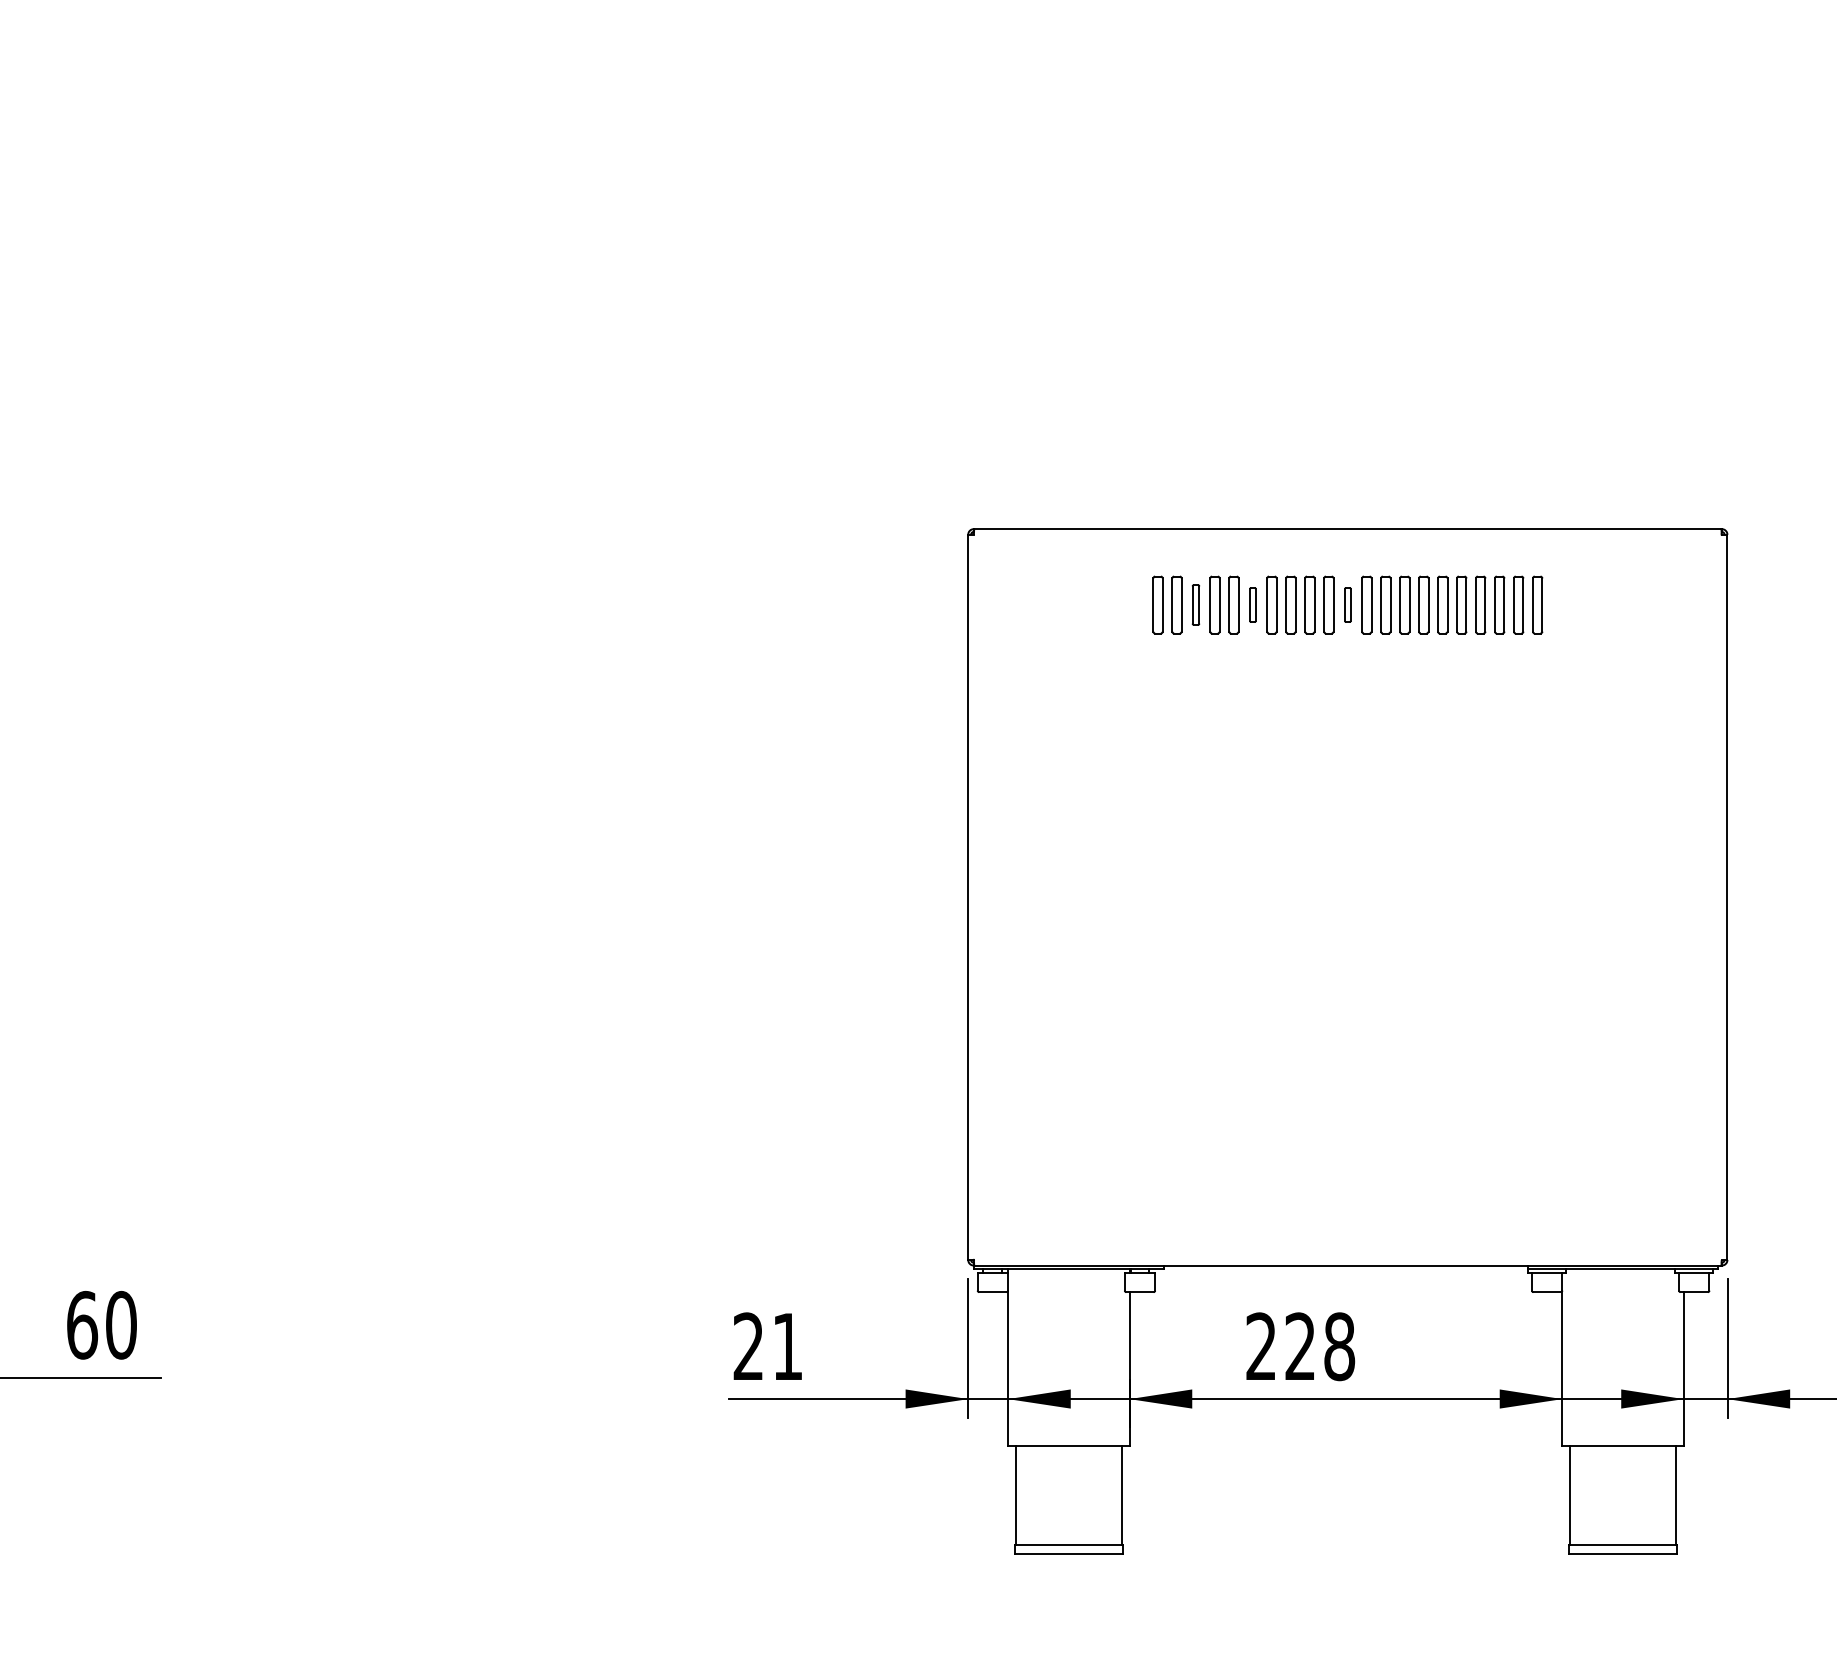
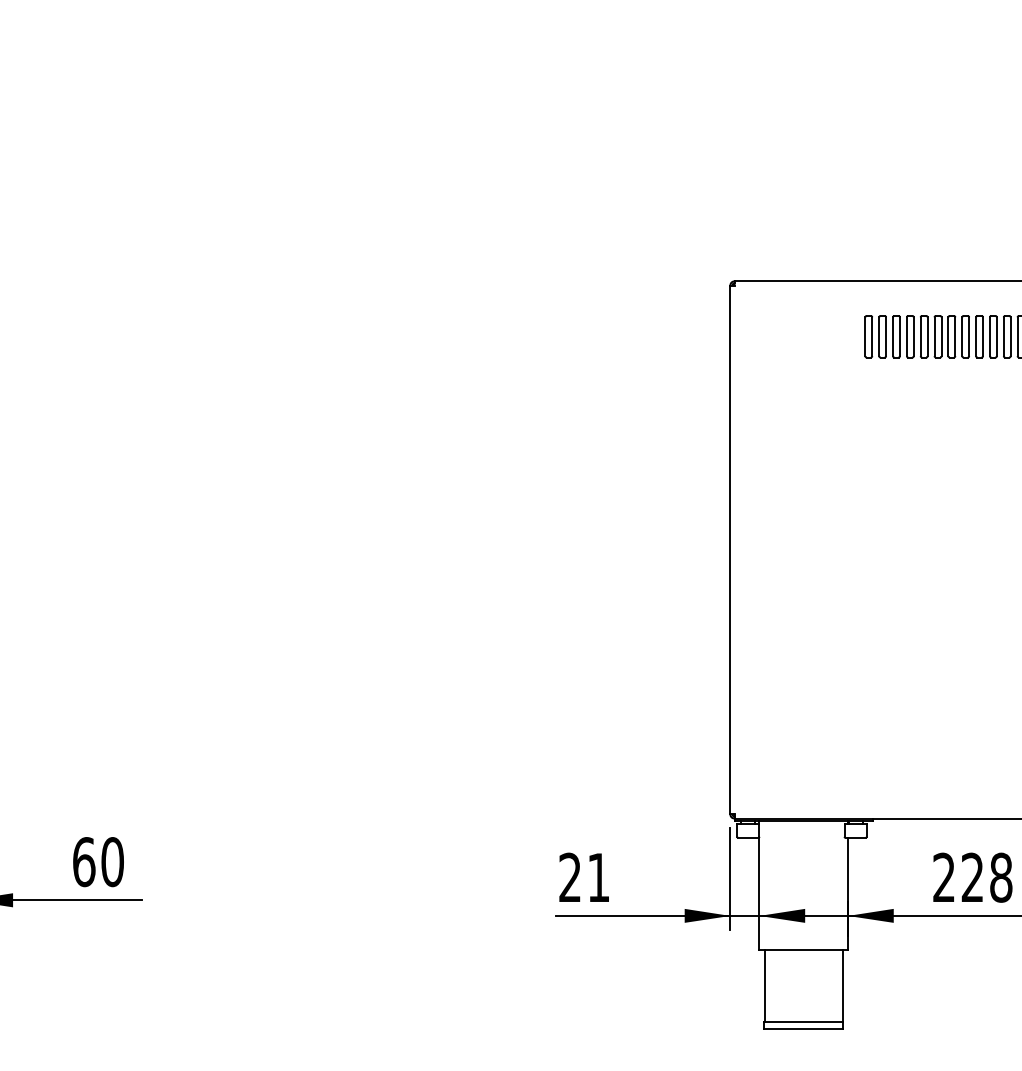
part: (1195, 604) -> (896, 336), size x1.43
part: (1252, 604) -> (937, 336), size x1.67
part: (1347, 604) -> (1007, 336), size x1.67

